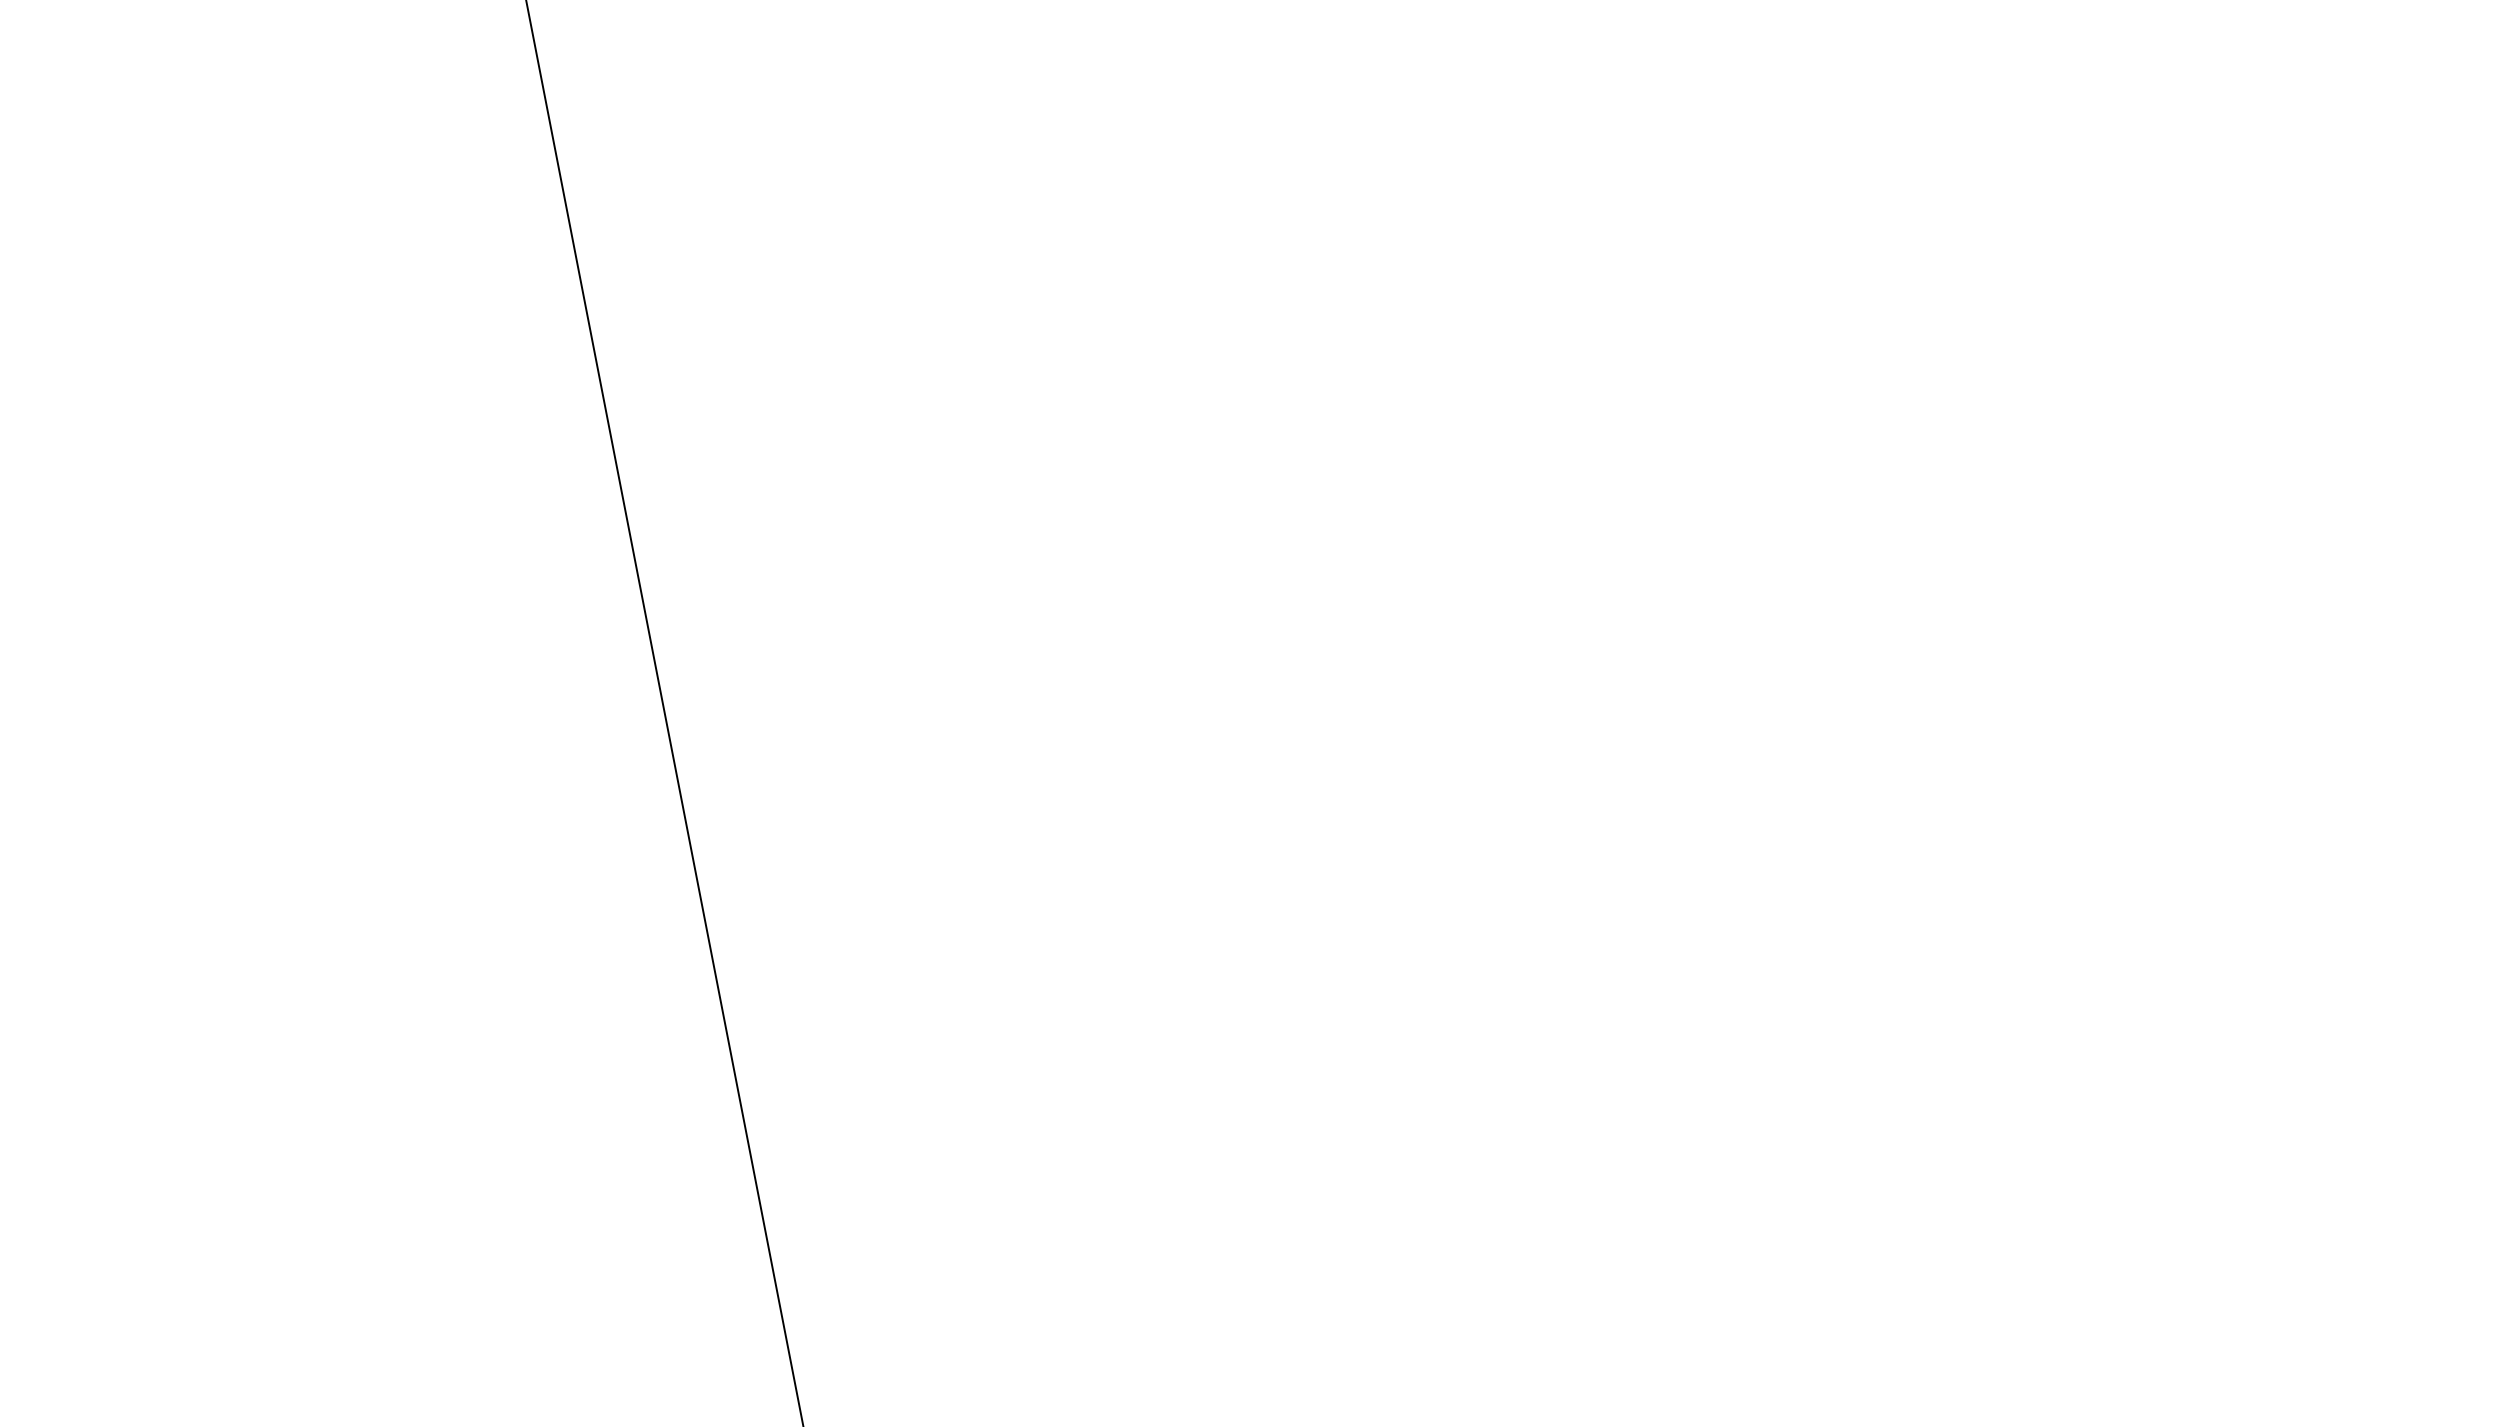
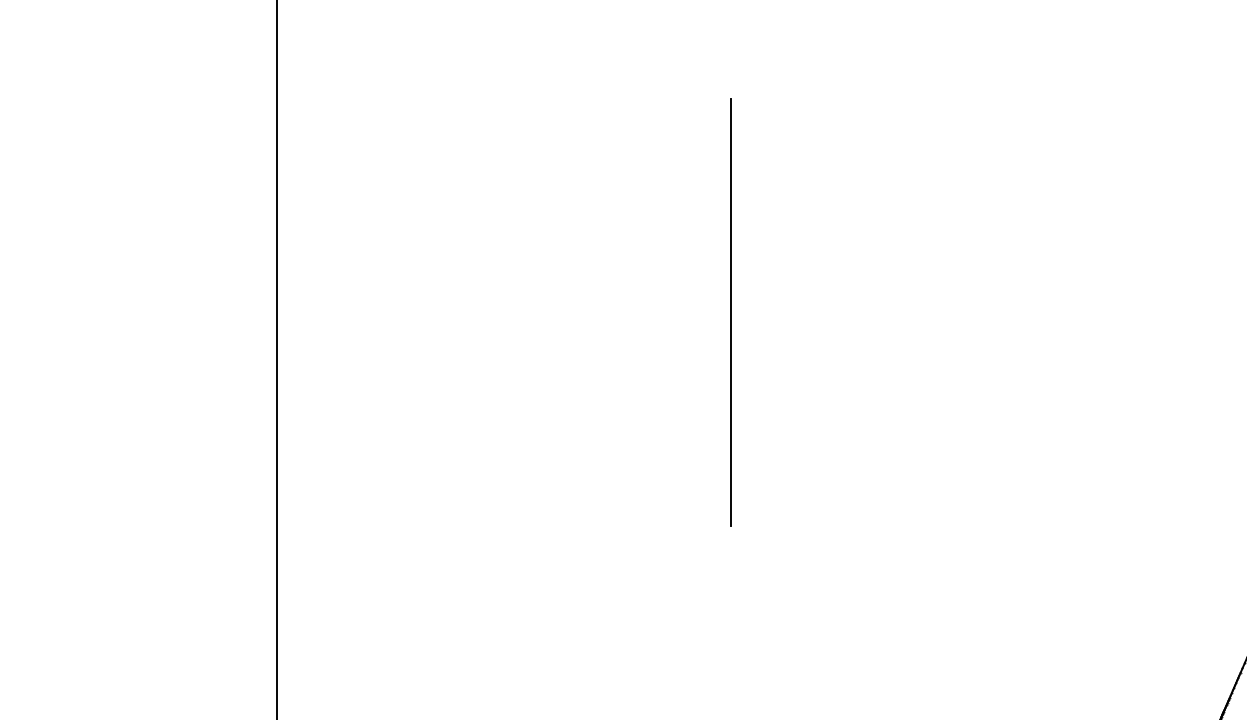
line: (1589, 449) -> (730, 311), added

